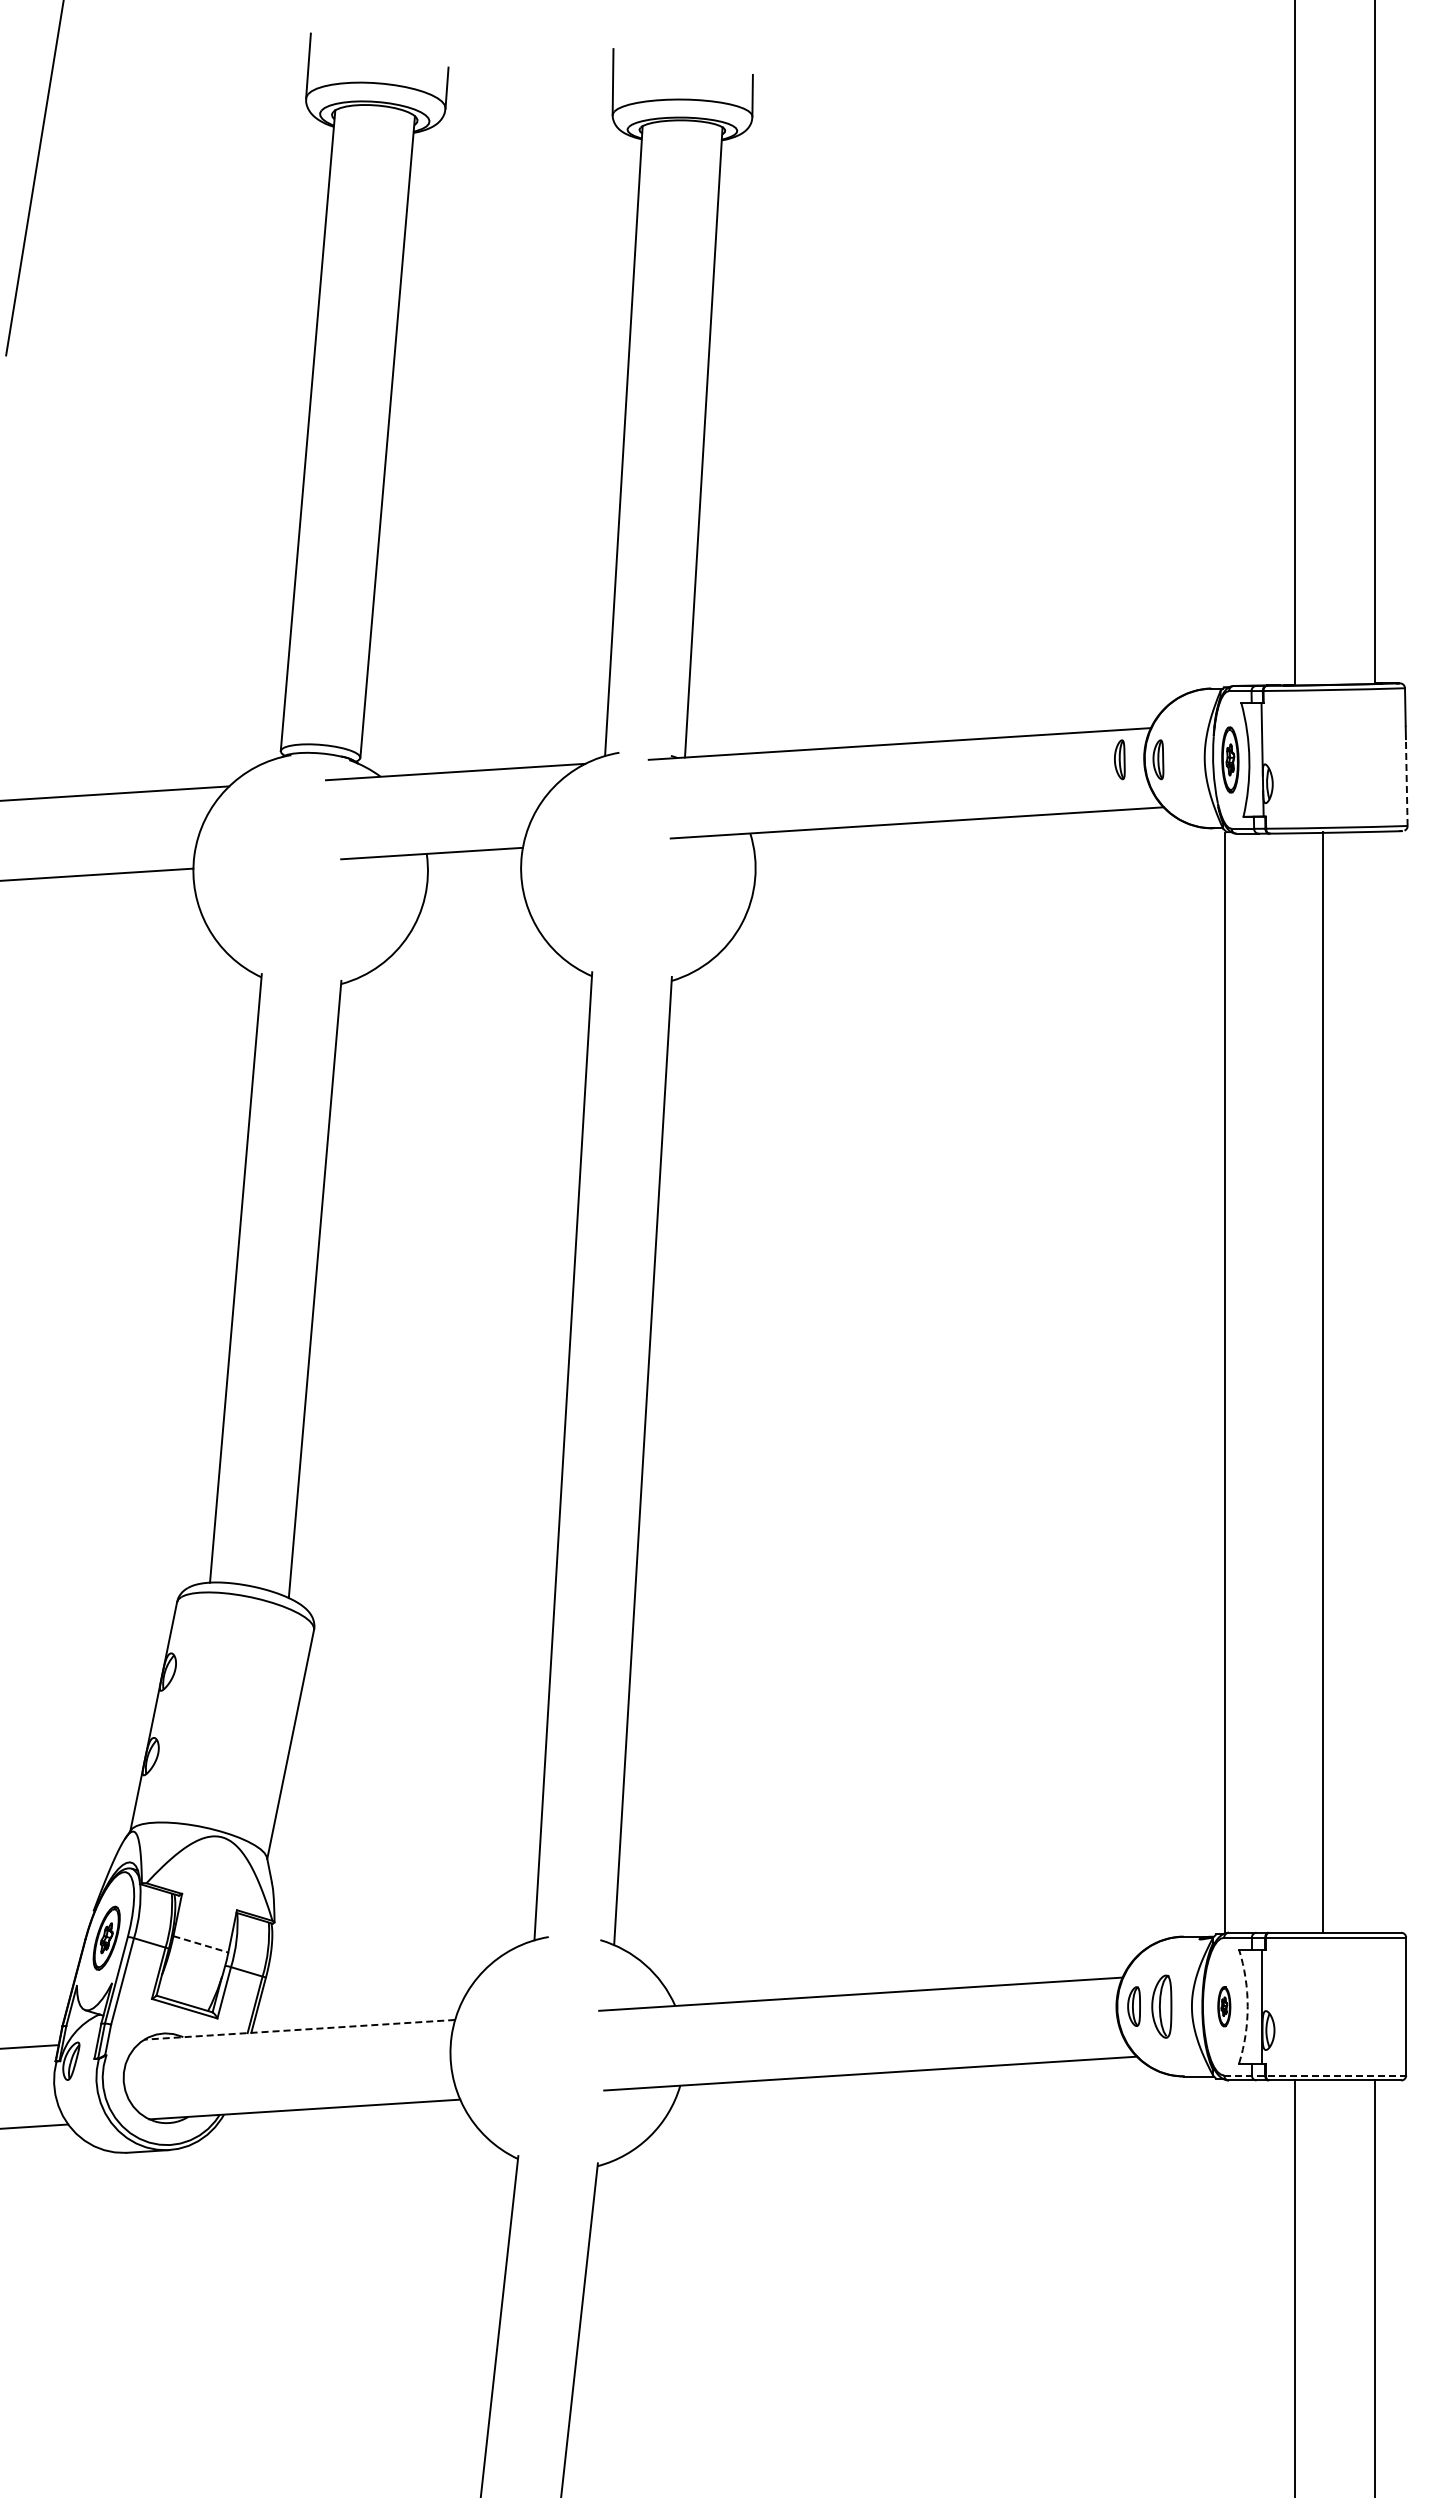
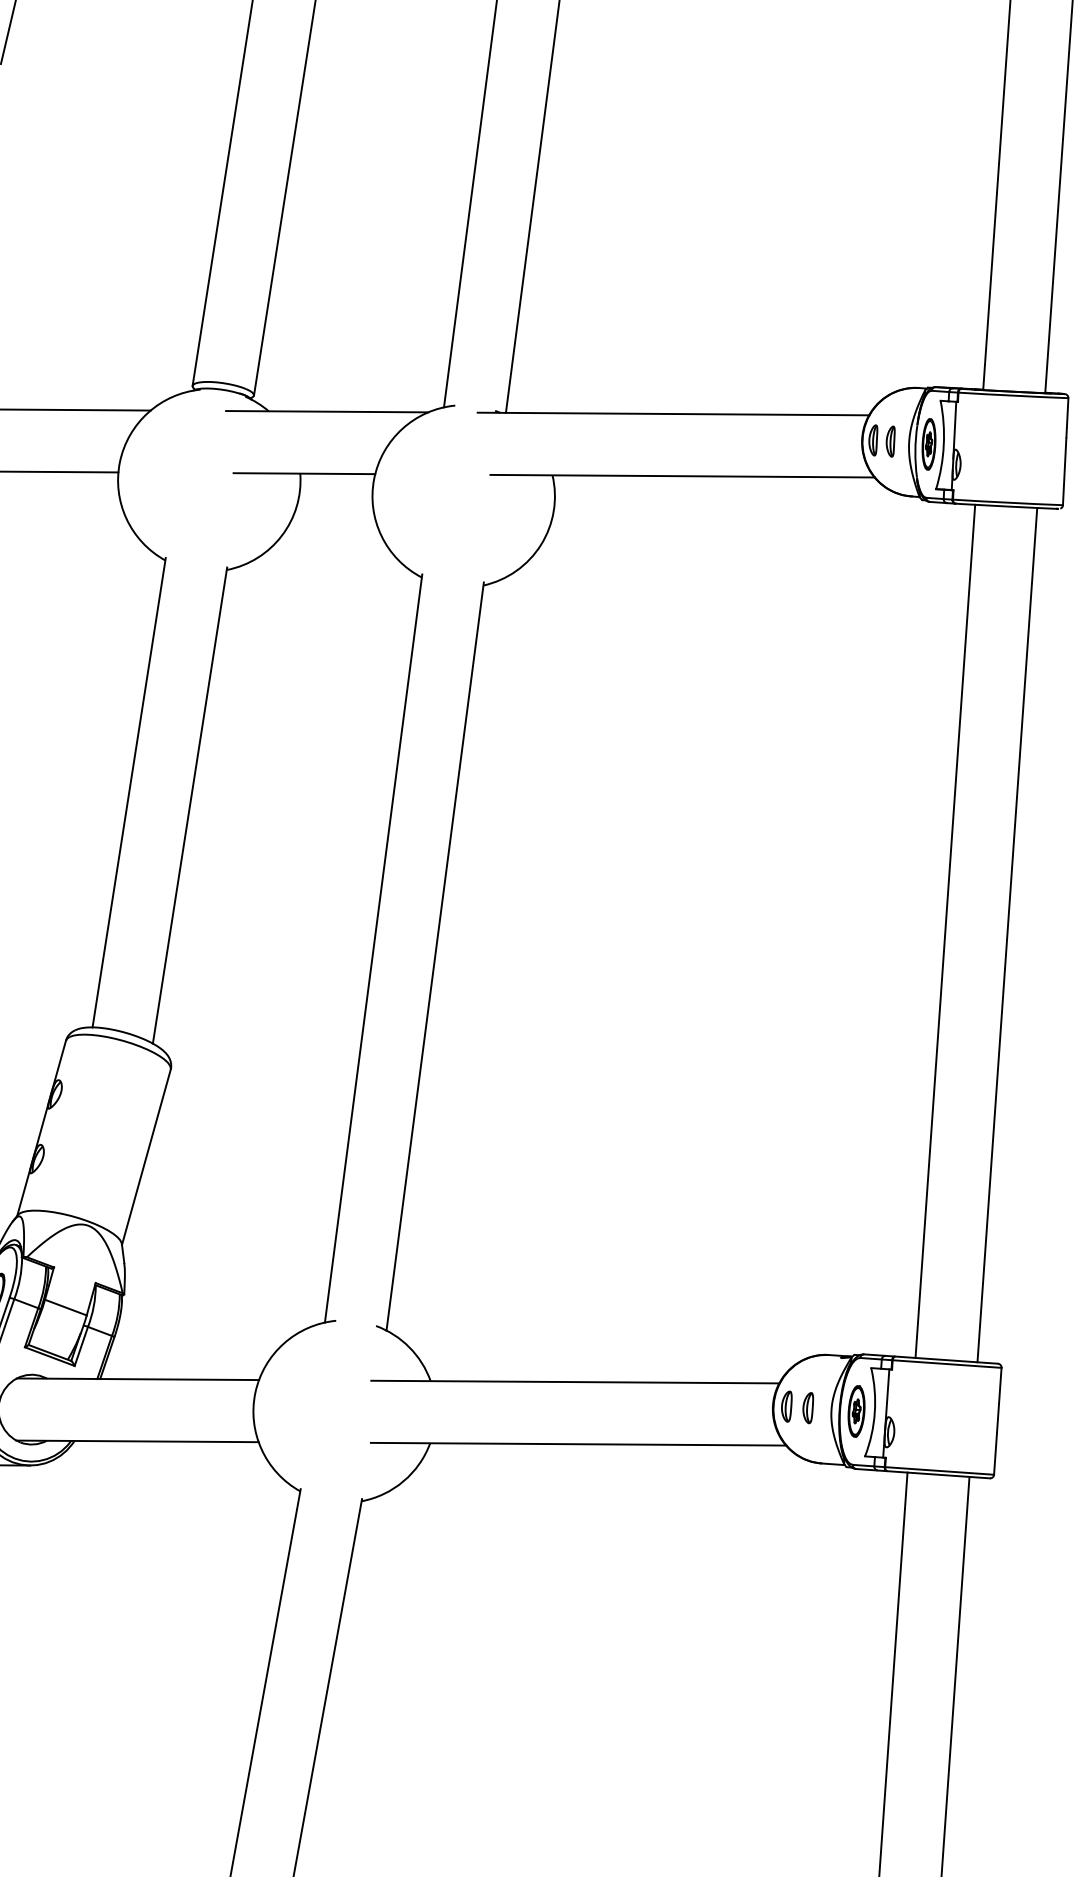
part: (1119, 759) -> (890, 441), moved
line: (1406, 783) -> (1064, 472), dashed -> solid
line: (1322, 1381) -> (1007, 934), moved
line: (1225, 1382) -> (945, 930), moved
line: (200, 1944) -> (65, 1307), dashed -> solid
part: (1161, 2006) -> (807, 1407), size x0.62
part: (1224, 2006) -> (856, 1411), size x1.67
arc: (1247, 2006) -> (874, 1412), dashed -> solid
line: (299, 2029) -> (137, 1379), dashed -> solid
line: (1315, 2075) -> (923, 1469), dashed -> solid

